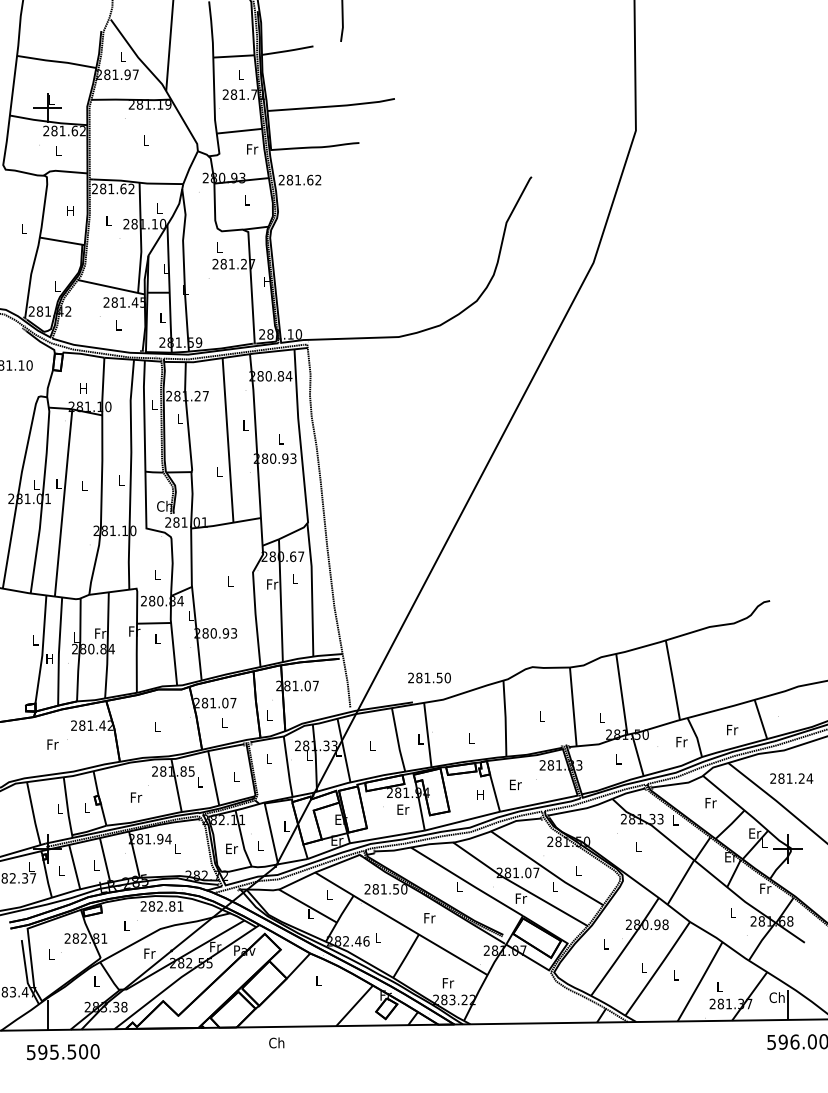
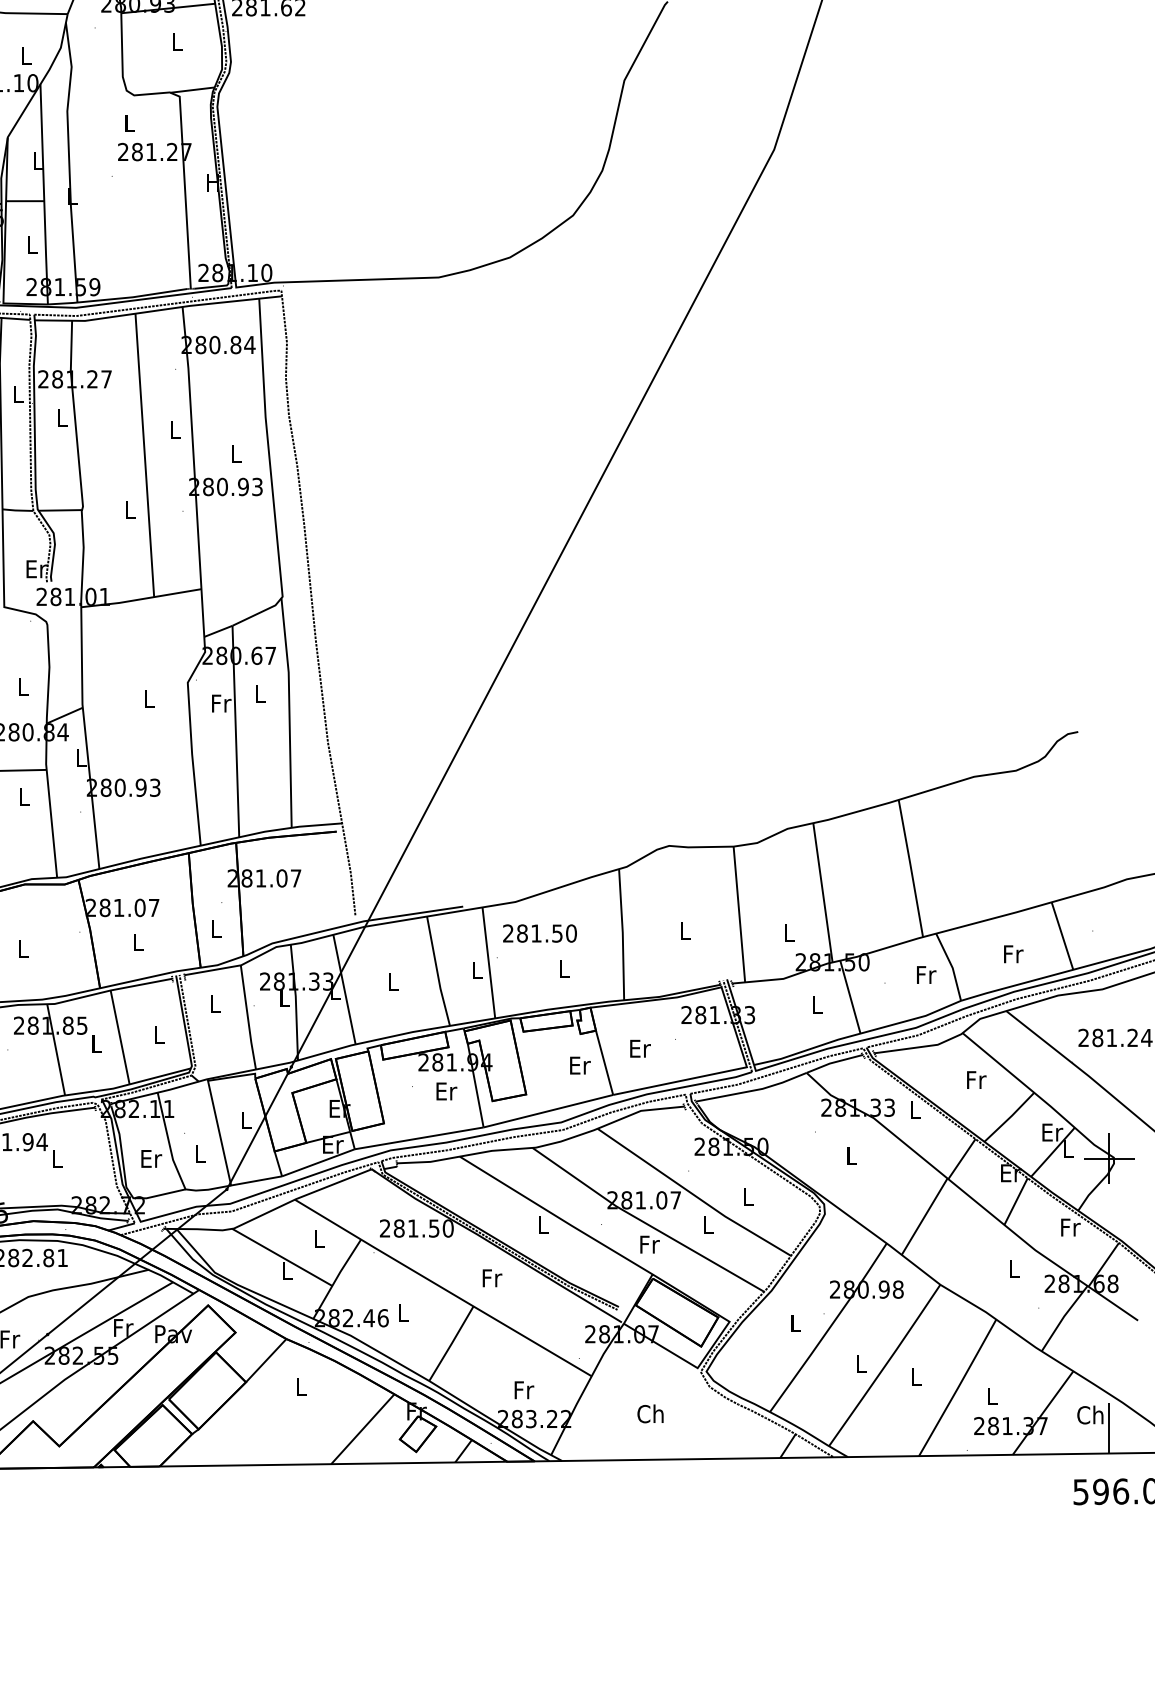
text: (164, 505) -> (35, 567), Ch -> Er
text: (429, 677) -> (539, 932), moved
text: (480, 794) -> (579, 1065), H -> Er
text: (276, 1042) -> (650, 1413), moved

